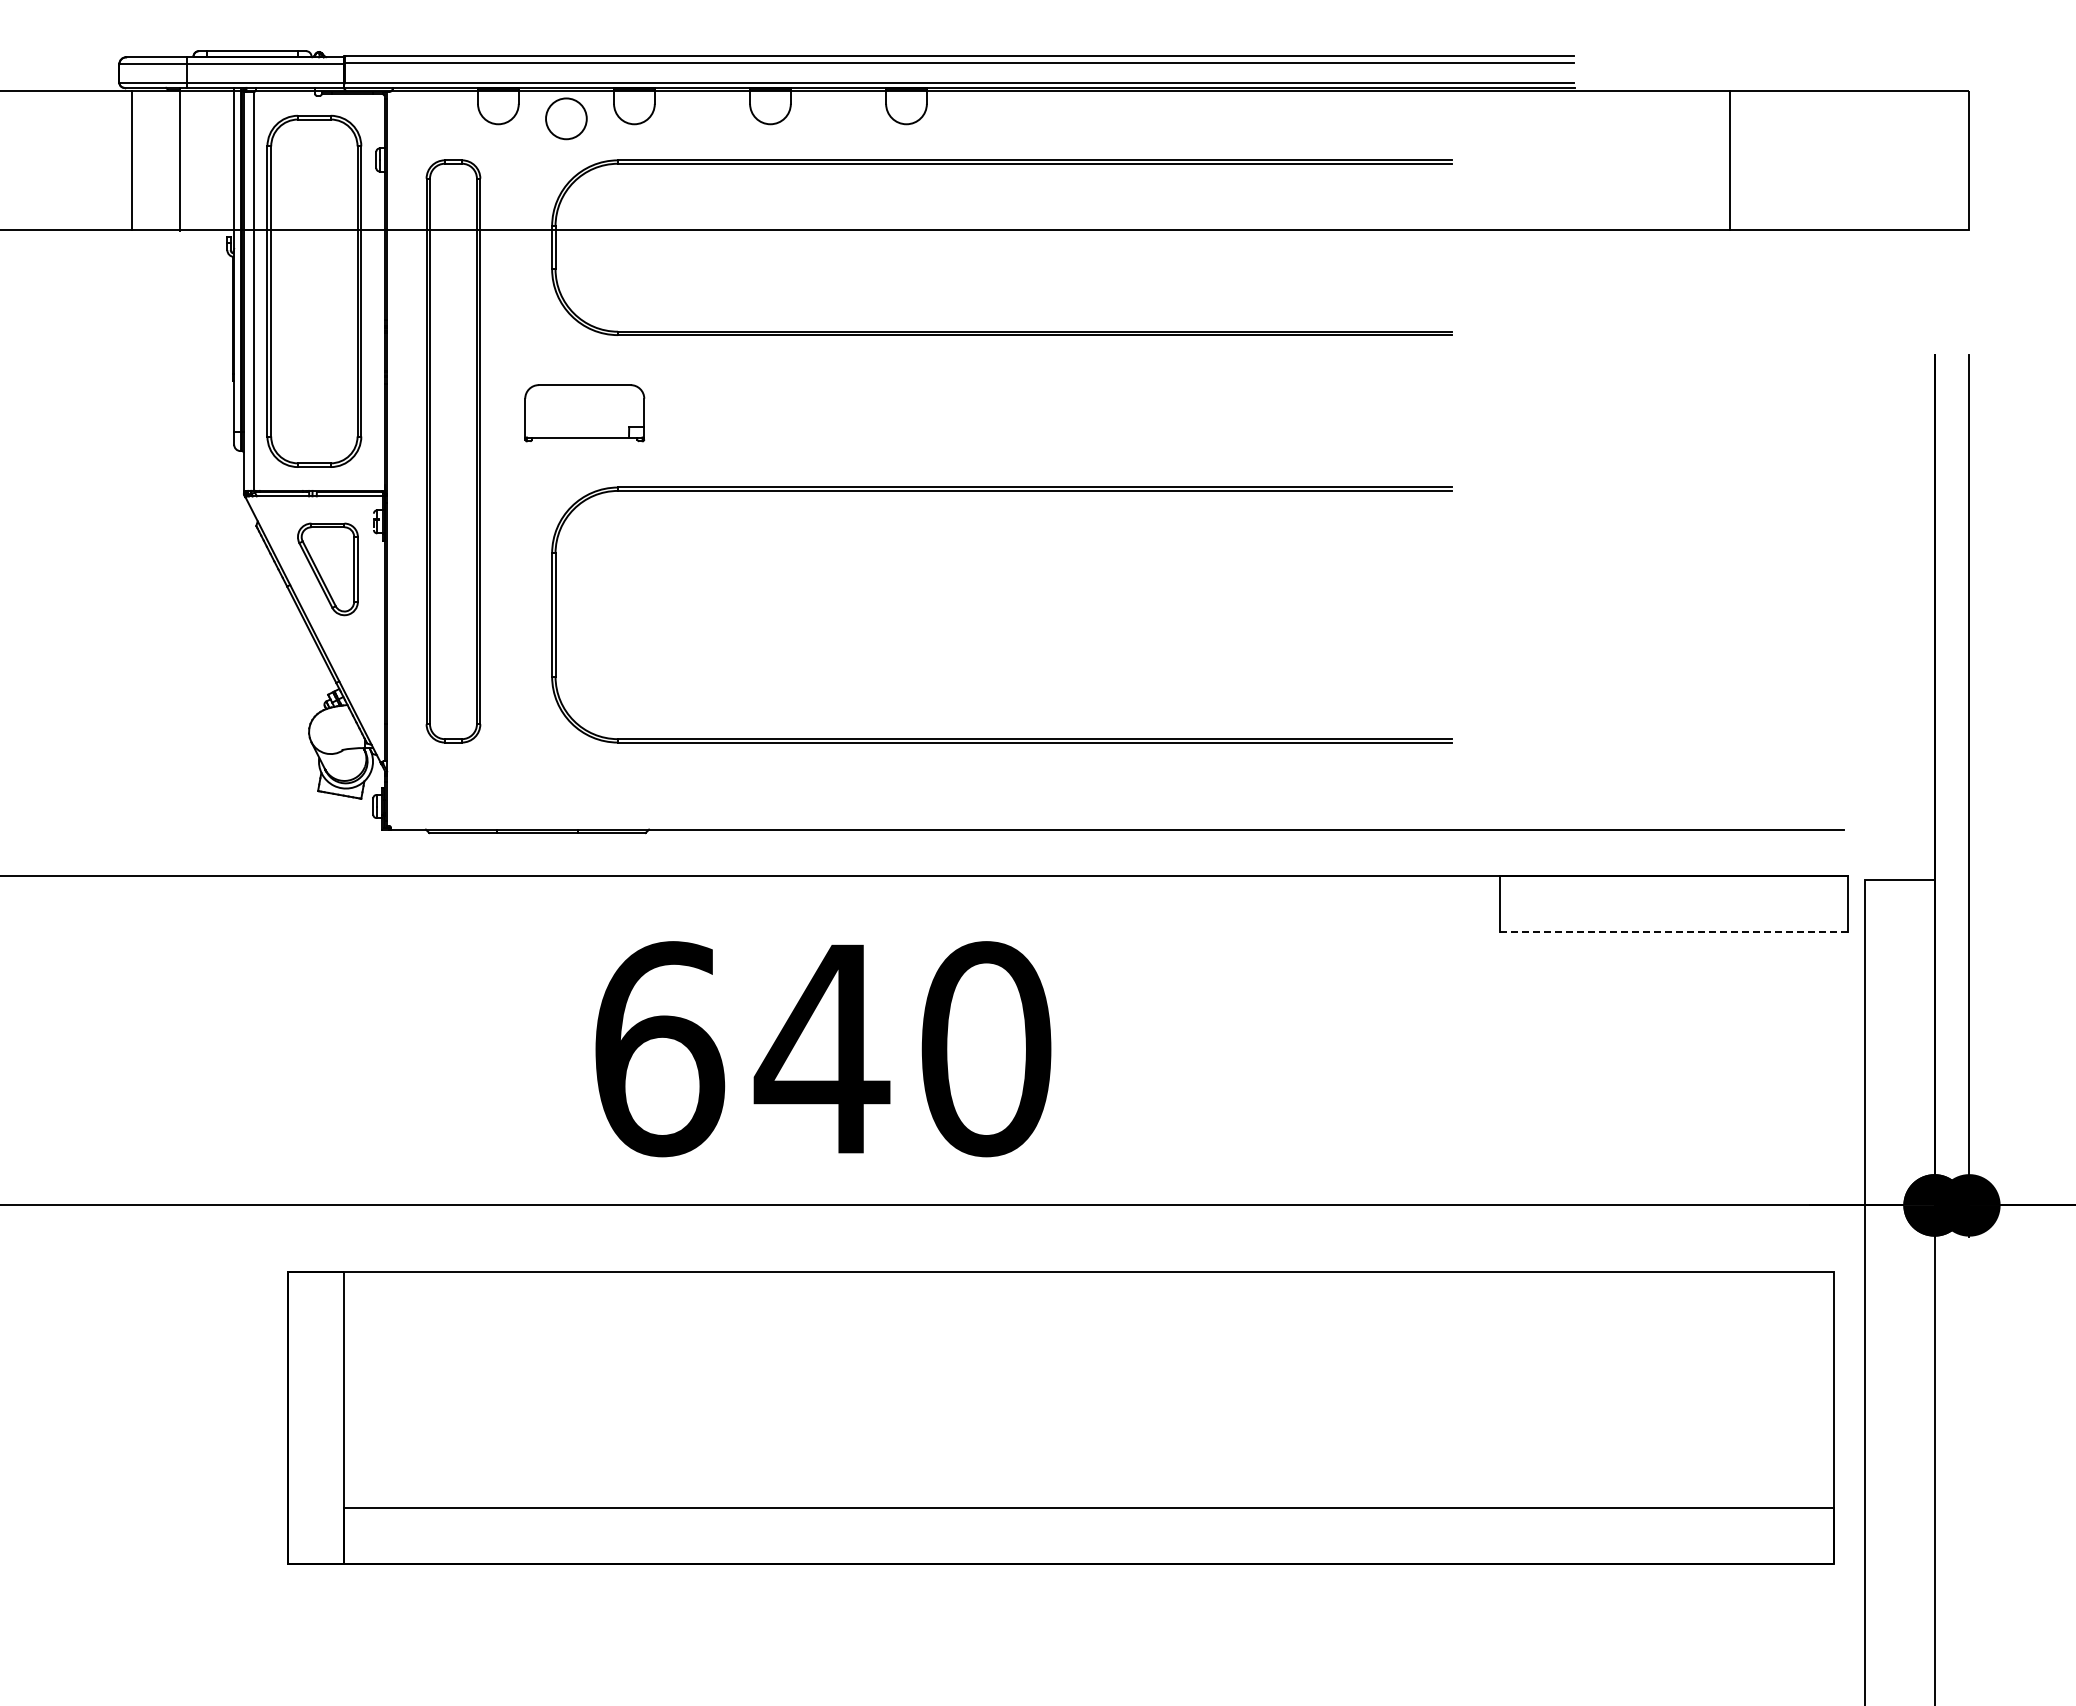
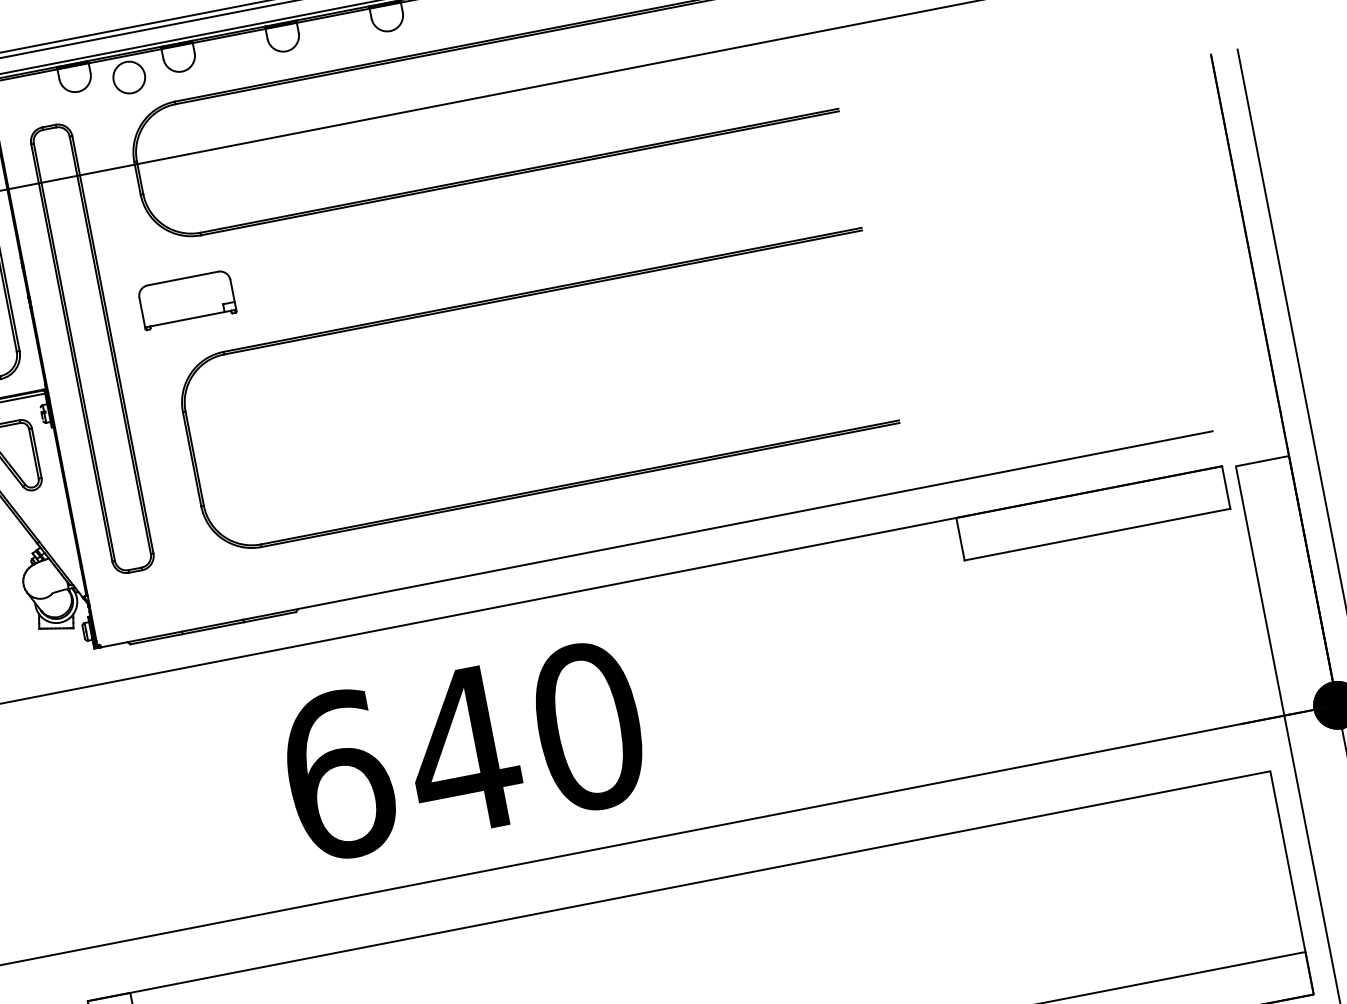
line: (1674, 931) -> (1097, 534), dashed -> solid

